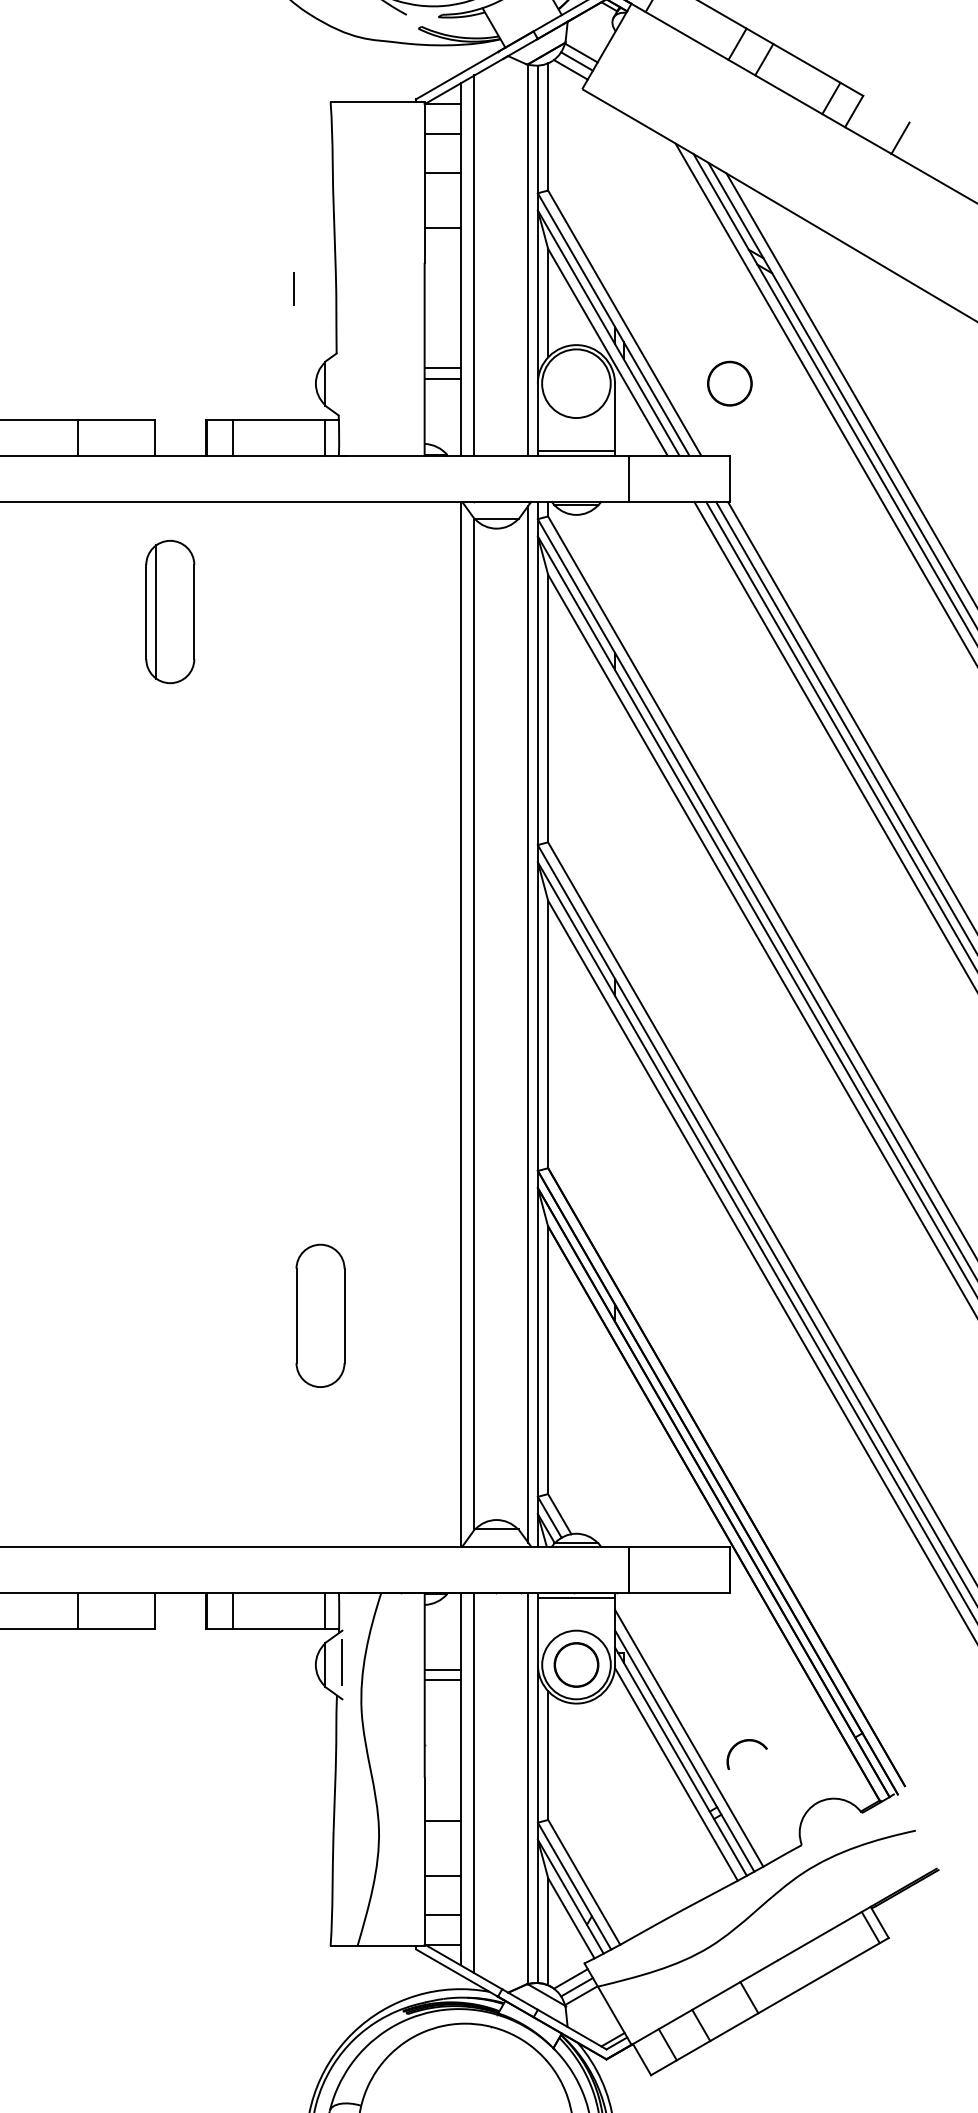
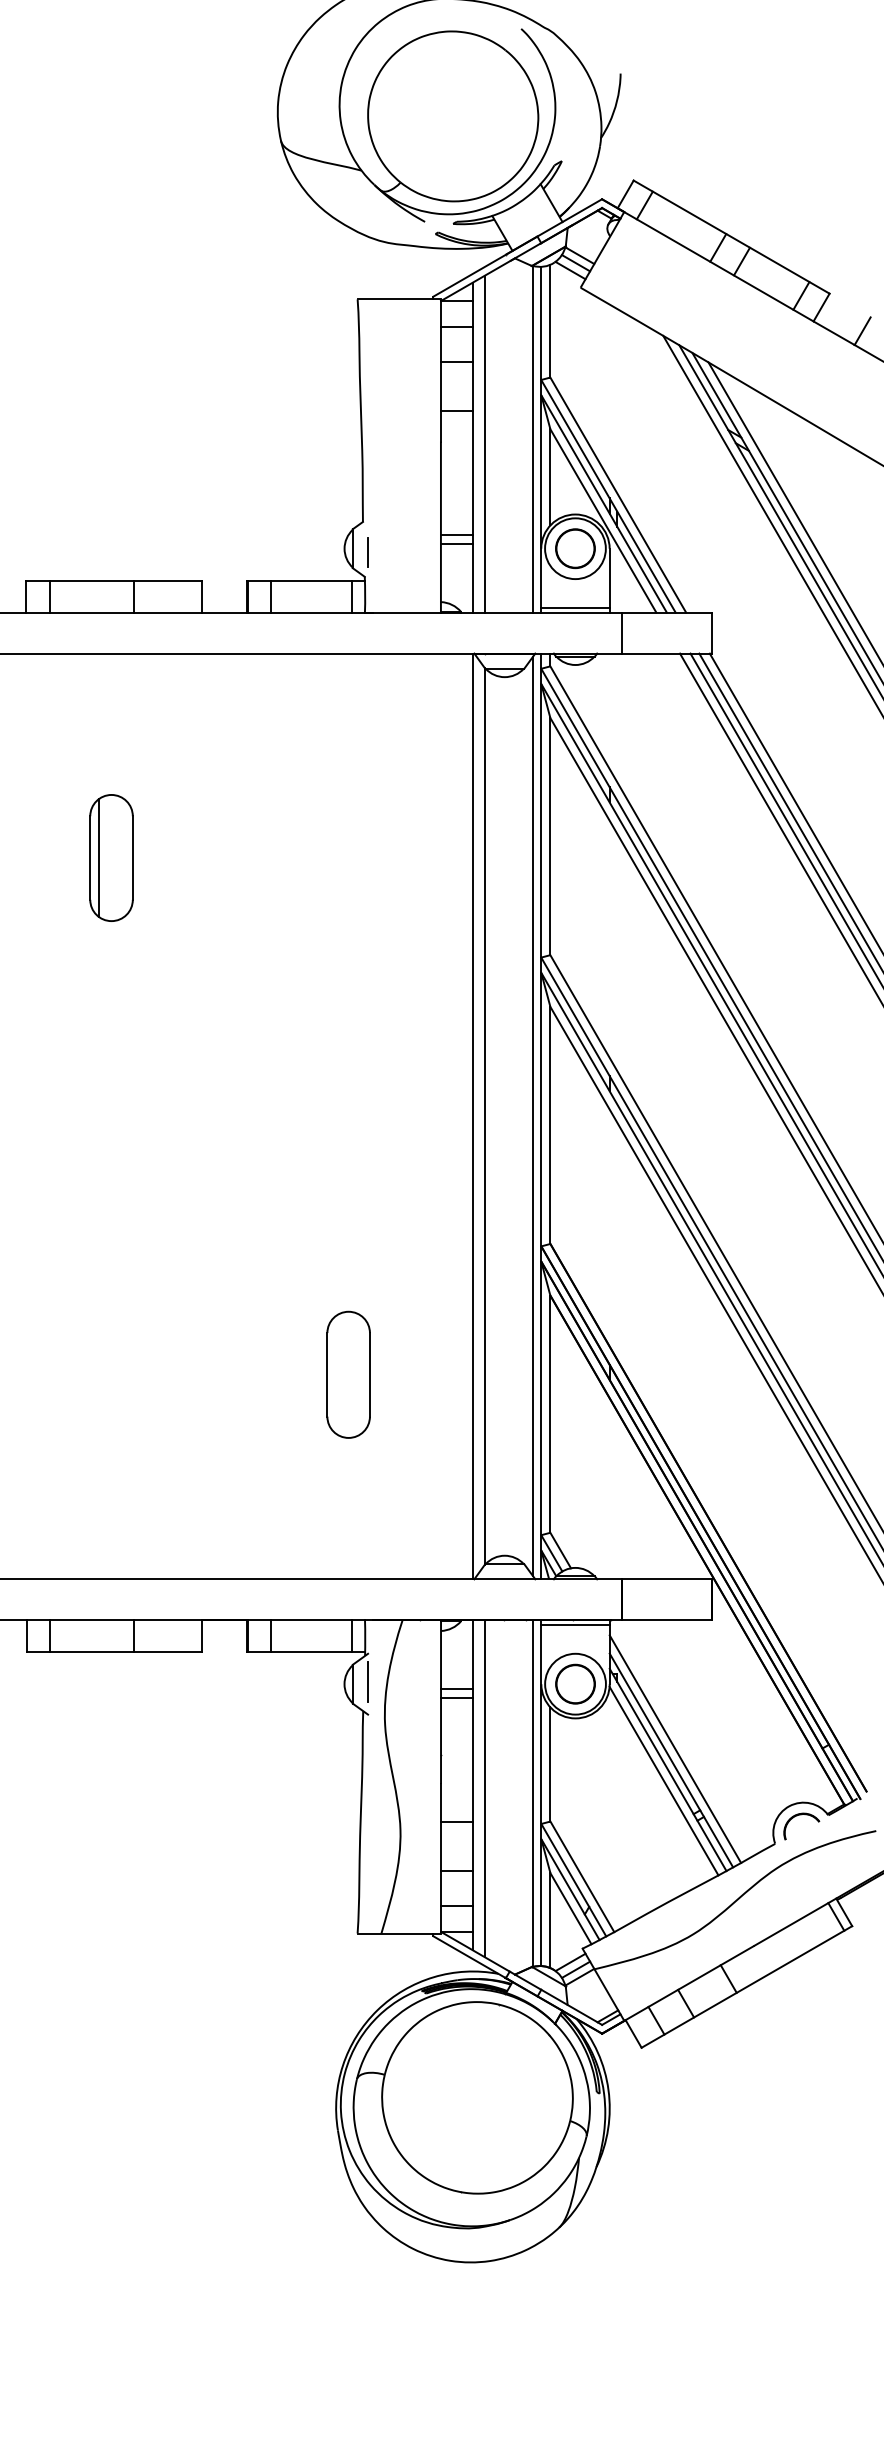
line: (293, 288) -> (367, 552), moved
part: (729, 383) -> (575, 548), moved
part: (170, 611) -> (111, 857), moved
part: (742, 1743) -> (797, 1816), moved

